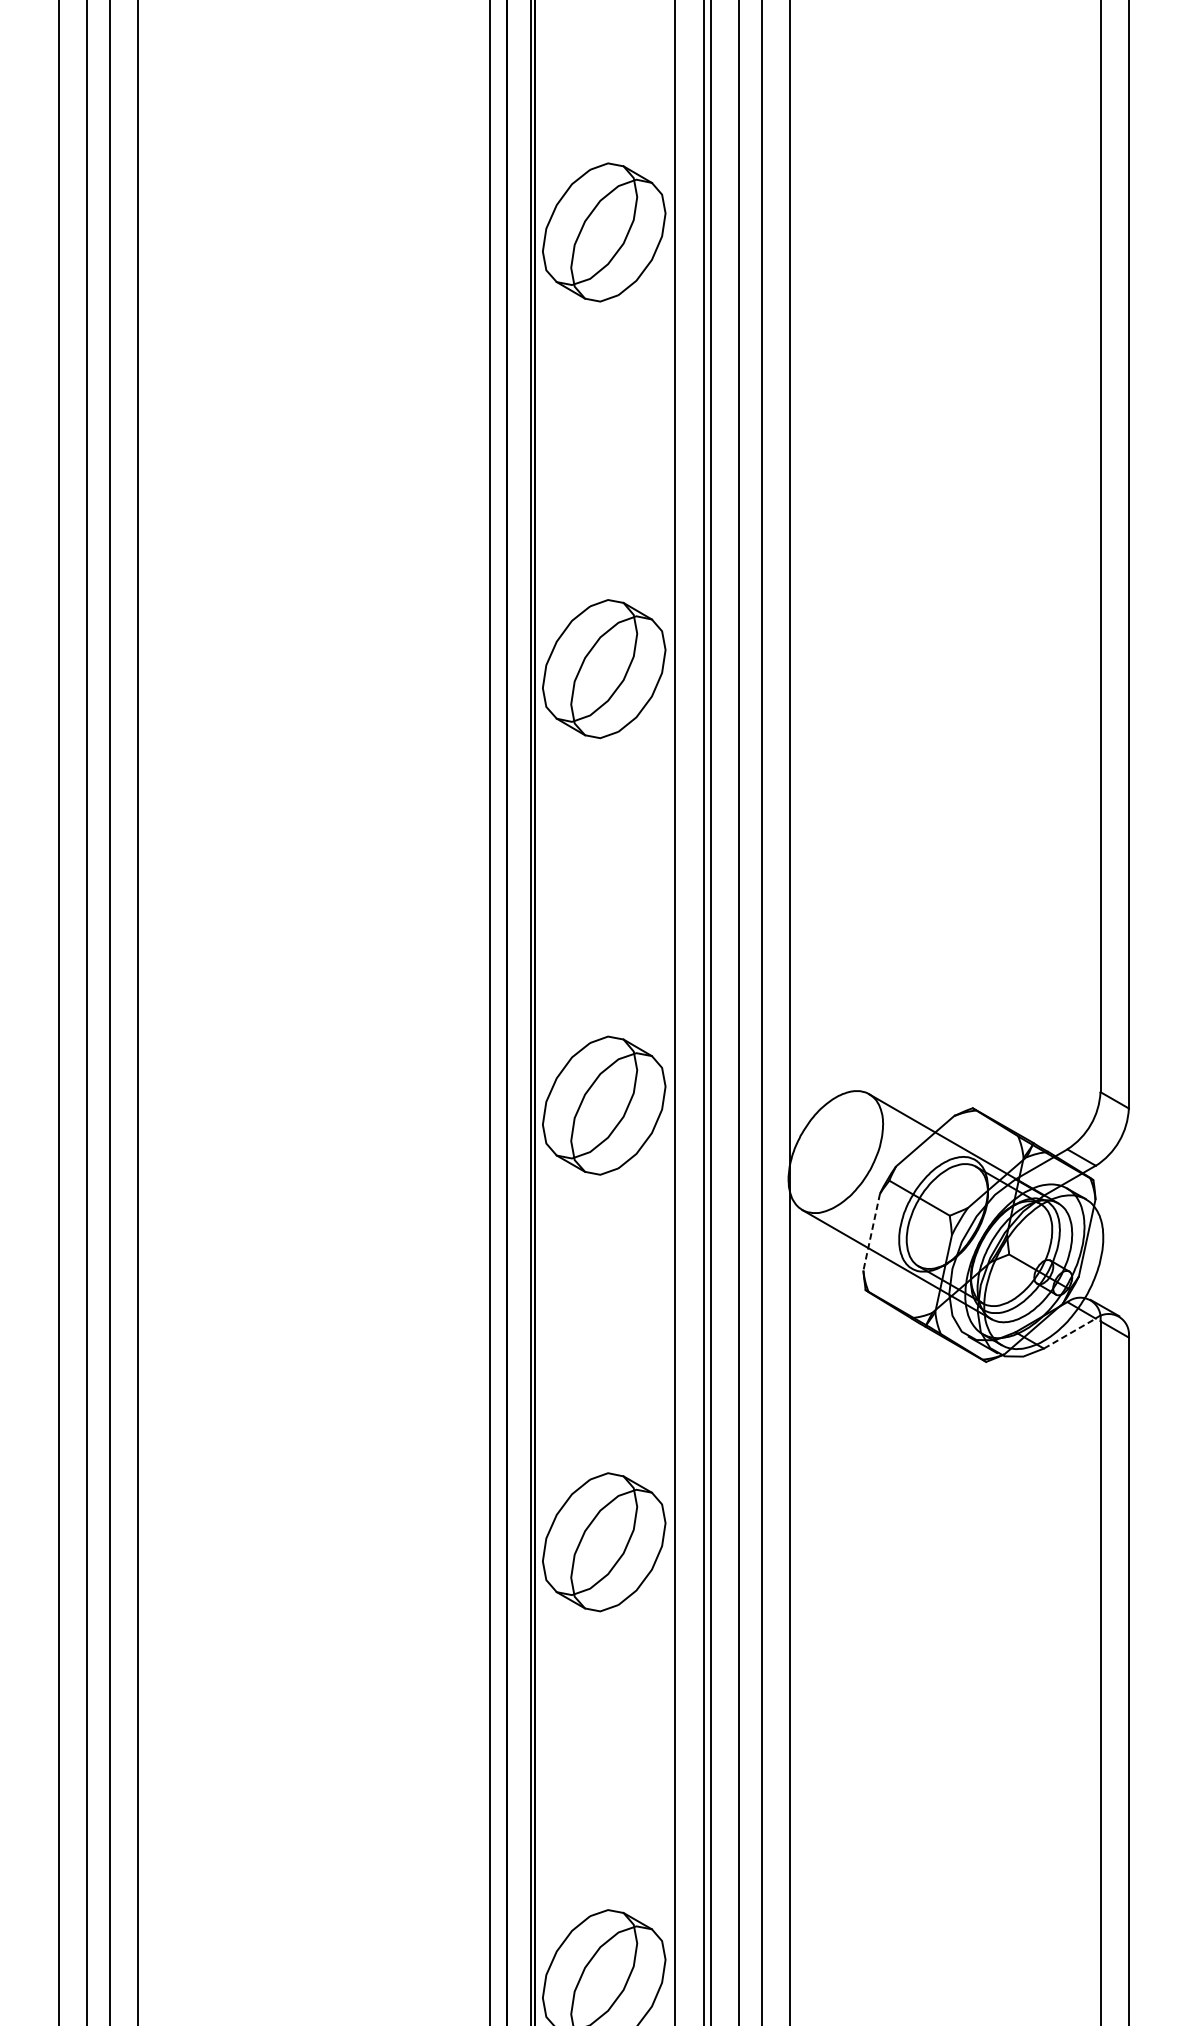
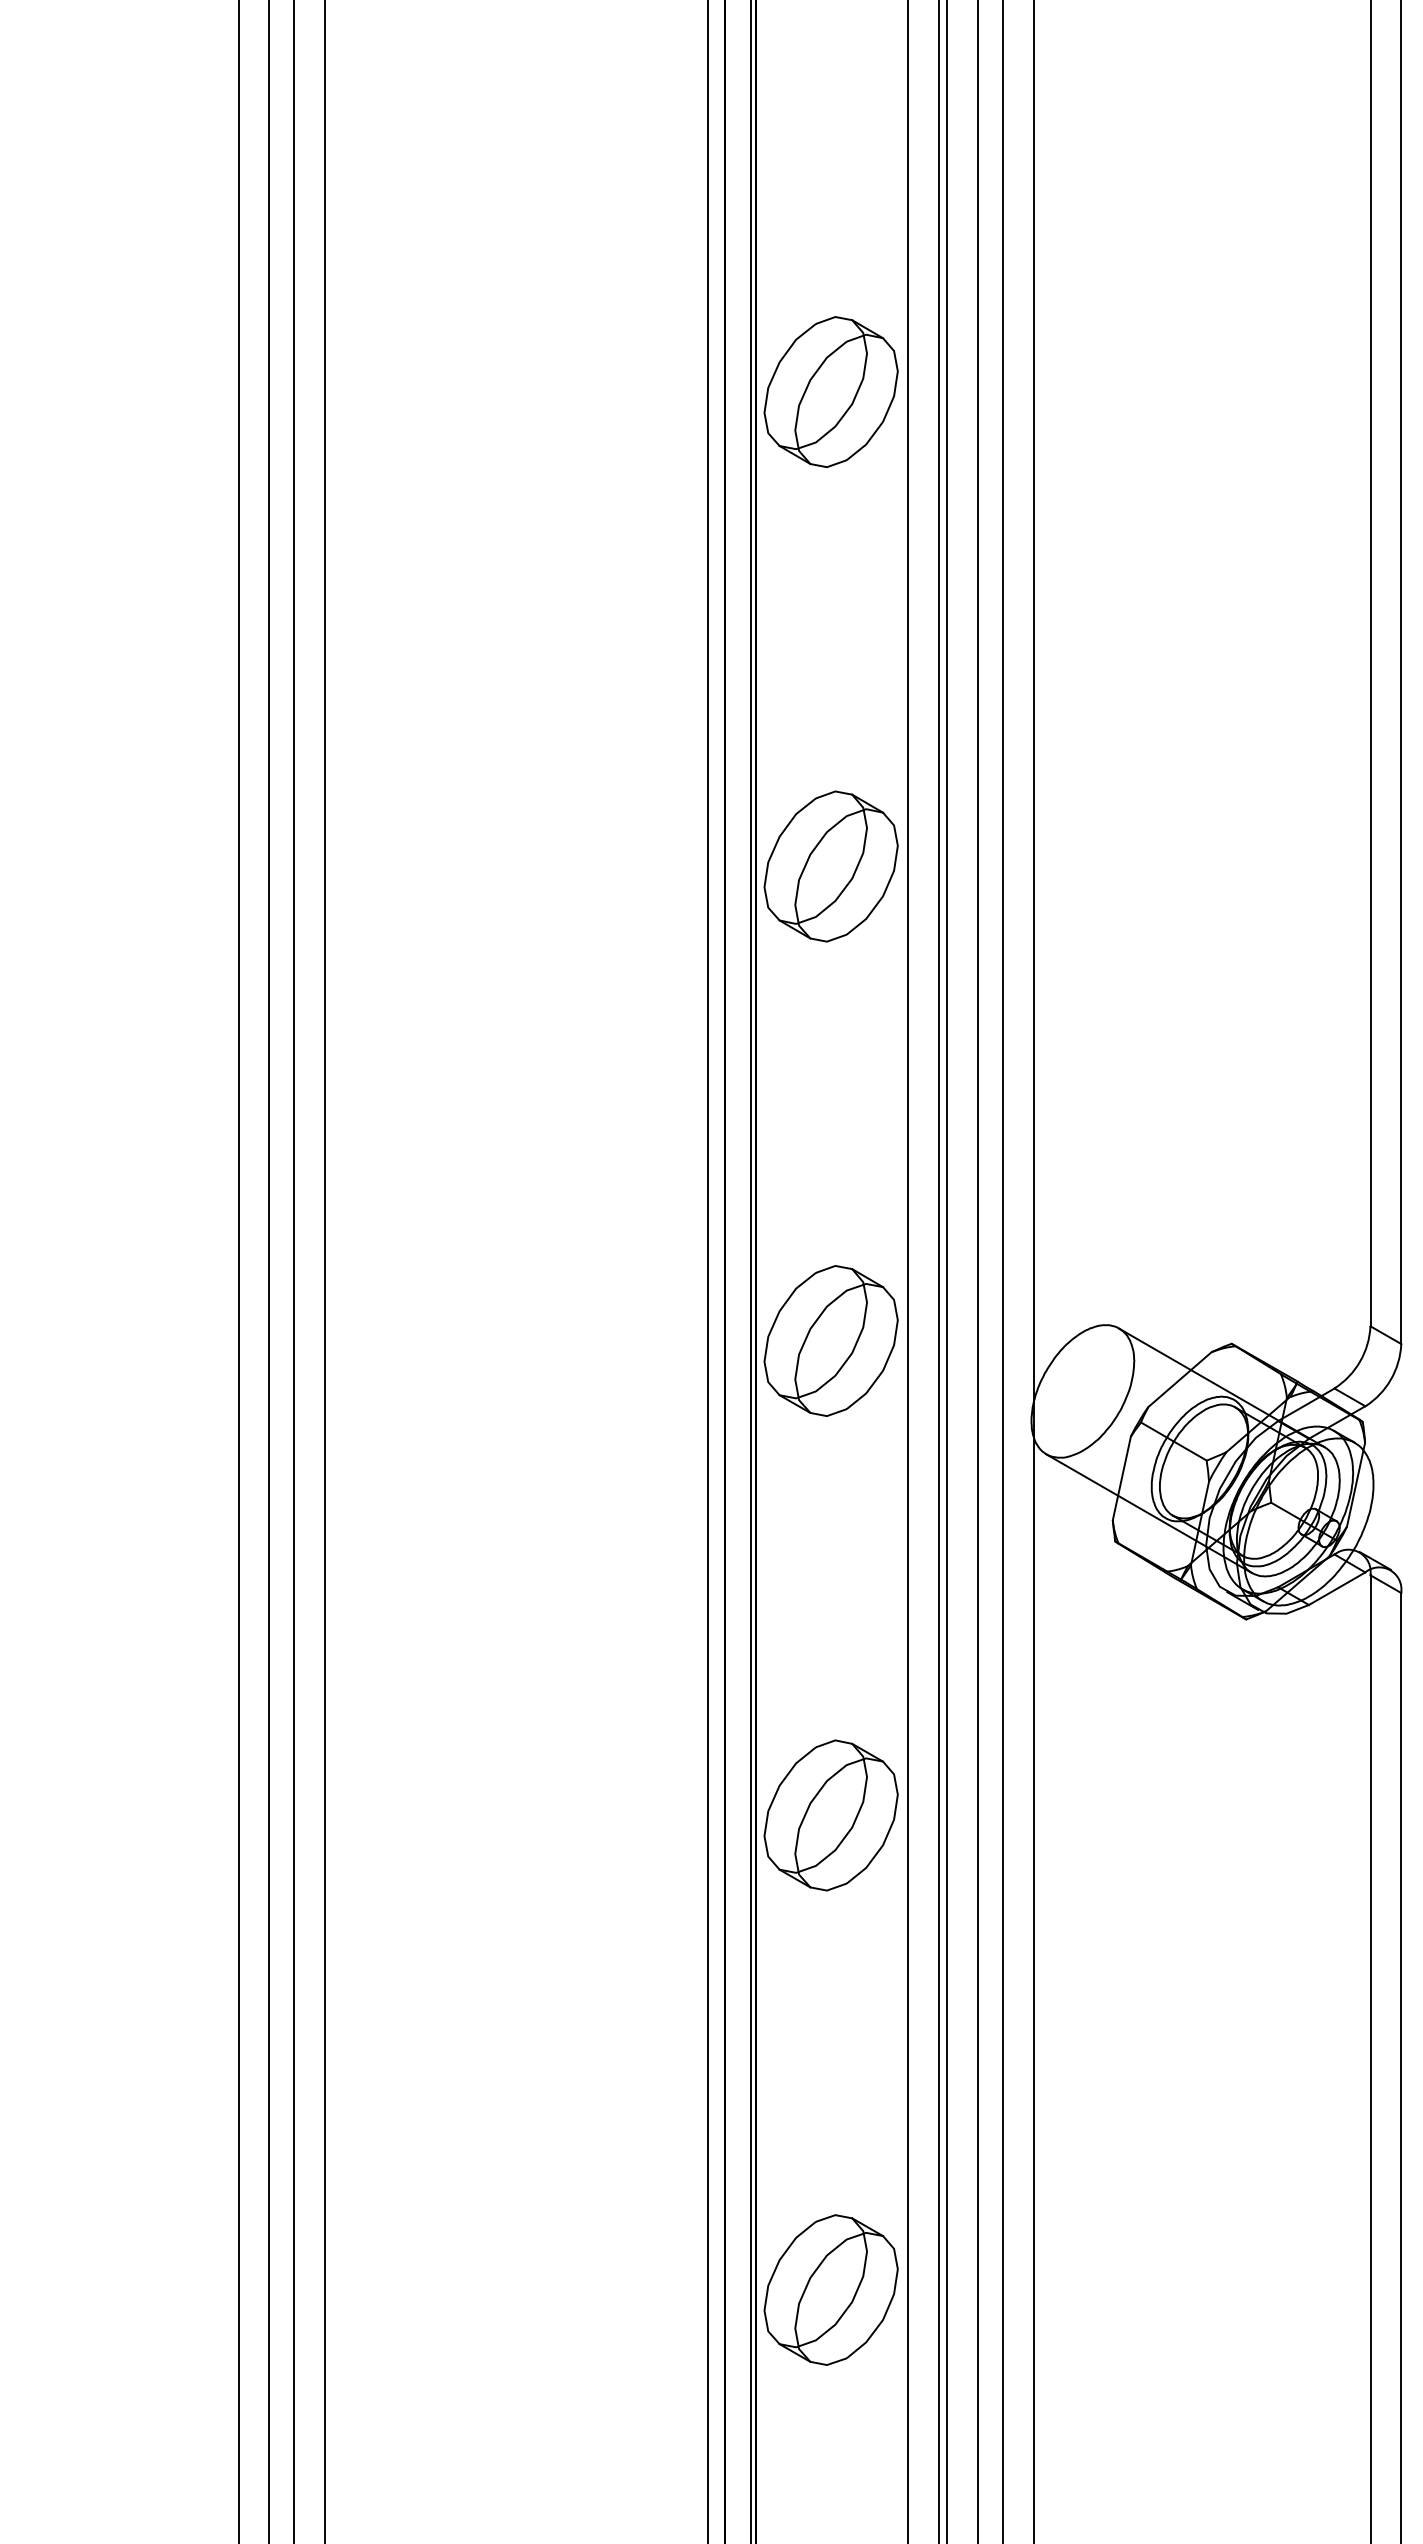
line: (871, 1232) -> (1121, 1478), dashed -> solid
line: (1070, 1333) -> (1337, 1588), dashed -> solid

